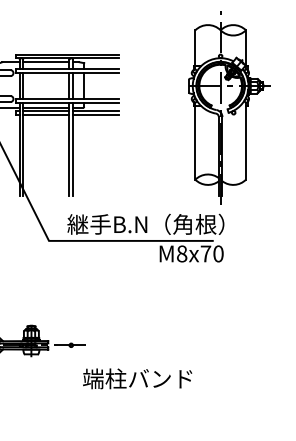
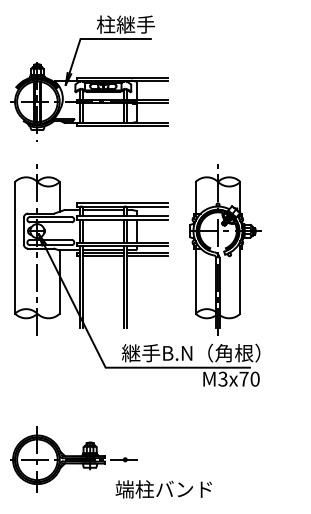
part: (229, 106) -> (225, 249), moved
text: (181, 253) -> (222, 378), M8x70 -> M3x70
text: (137, 379) -> (163, 489), moved

